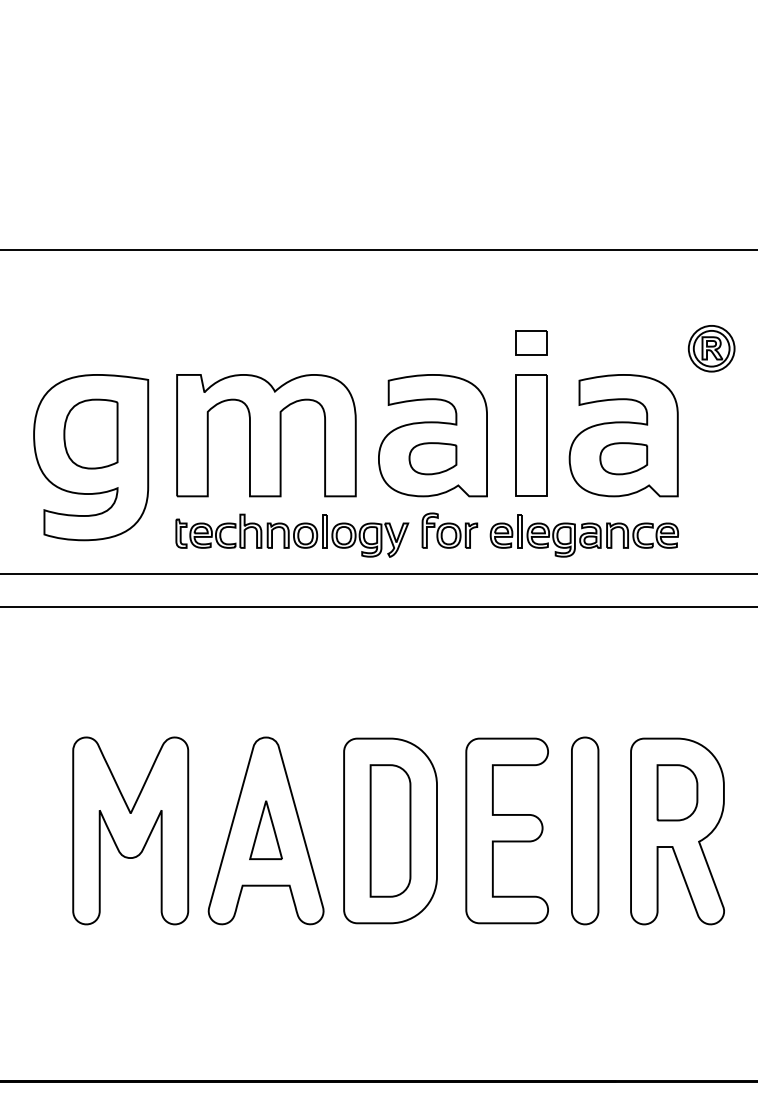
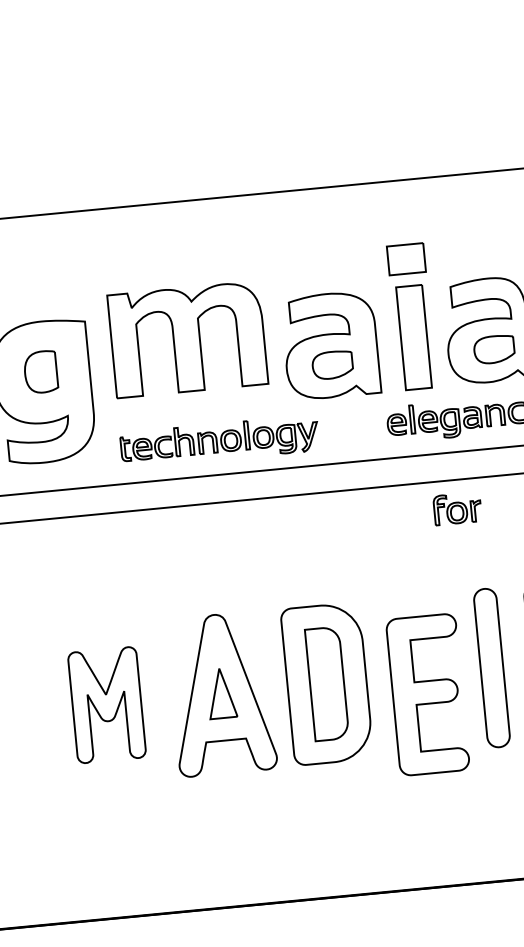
part: (531, 342) -> (406, 258), size x1.4
part: (90, 433) -> (40, 371), size x0.7
part: (266, 435) -> (187, 339), moved
part: (449, 530) -> (457, 508), moved
part: (130, 830) -> (106, 704), size x0.7
part: (506, 830) -> (427, 694), moved

